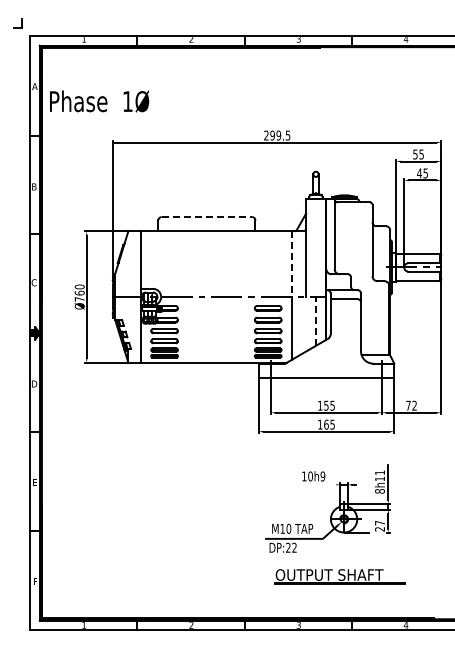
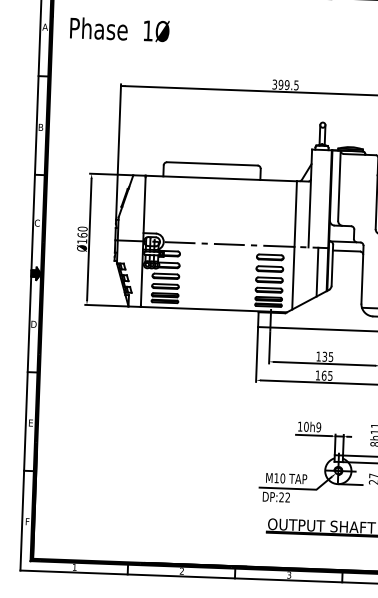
text: (99, 101) -> (119, 29), moved
text: (266, 135) -> (274, 84), 299.5 -> 399.5
line: (207, 217) -> (212, 164), dashed -> solid
line: (292, 264) -> (296, 214), dashed -> solid
text: (79, 299) -> (82, 241), Ø760 -> Ø160
line: (315, 320) -> (317, 271), dashed -> solid
text: (326, 404) -> (324, 355), 155 -> 135
line: (318, 484) -> (314, 435), added

